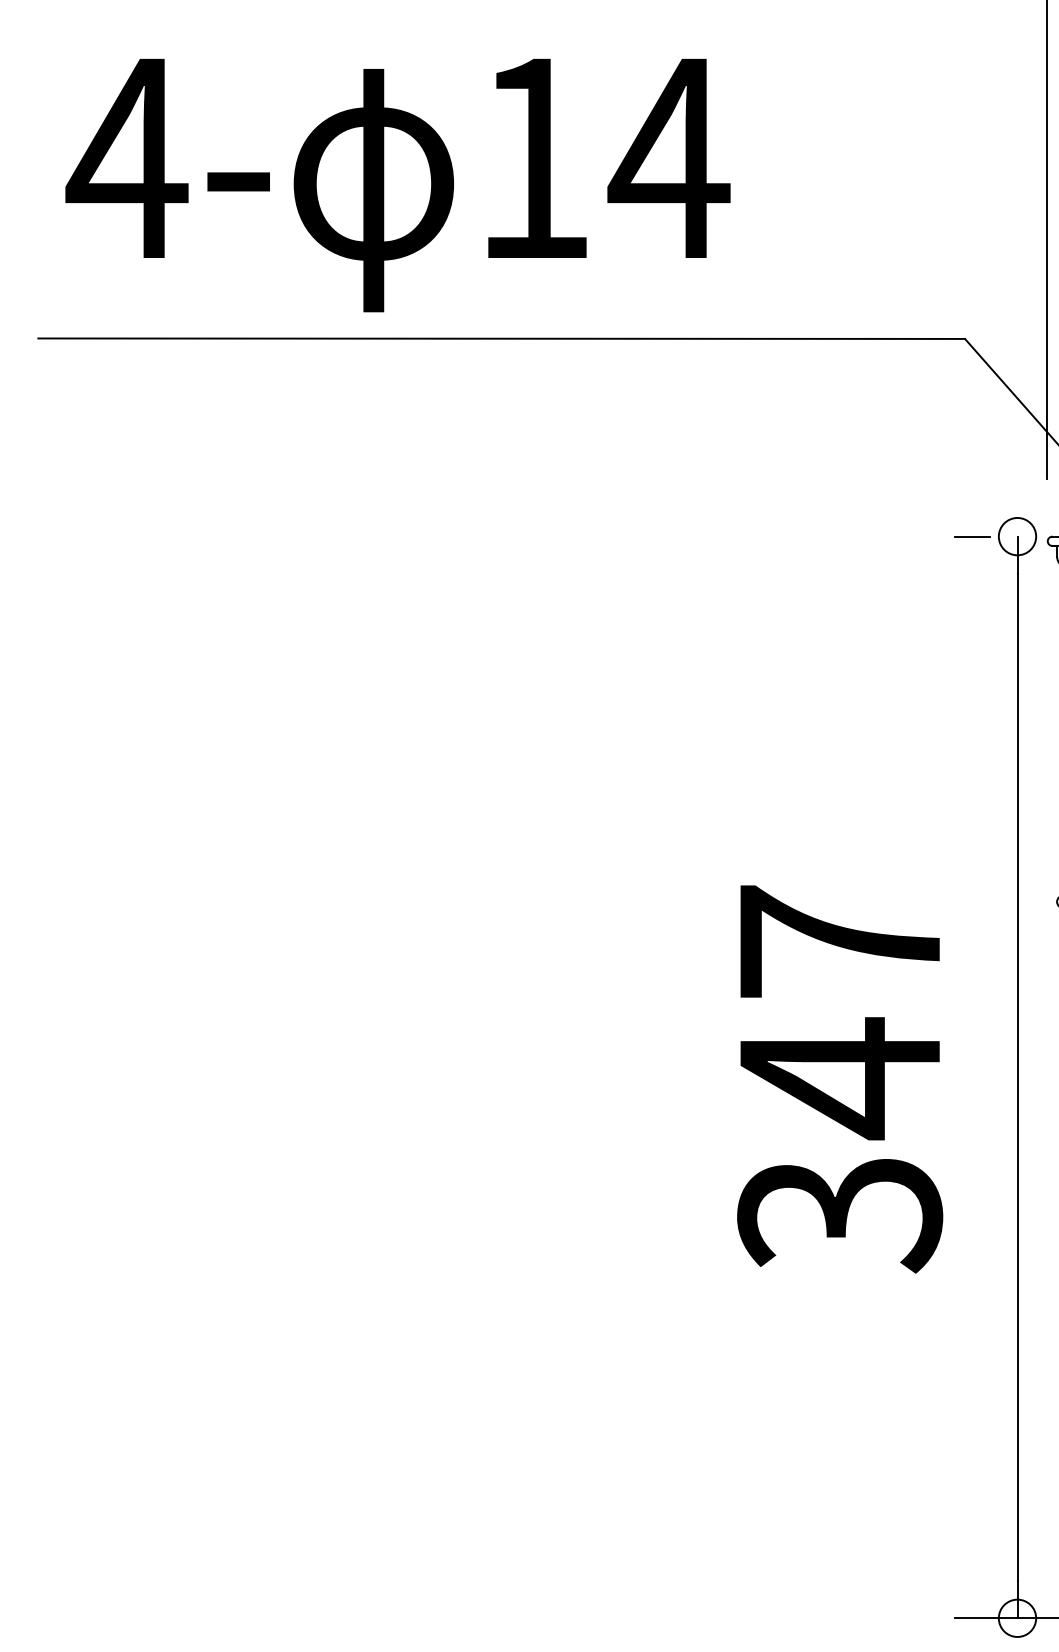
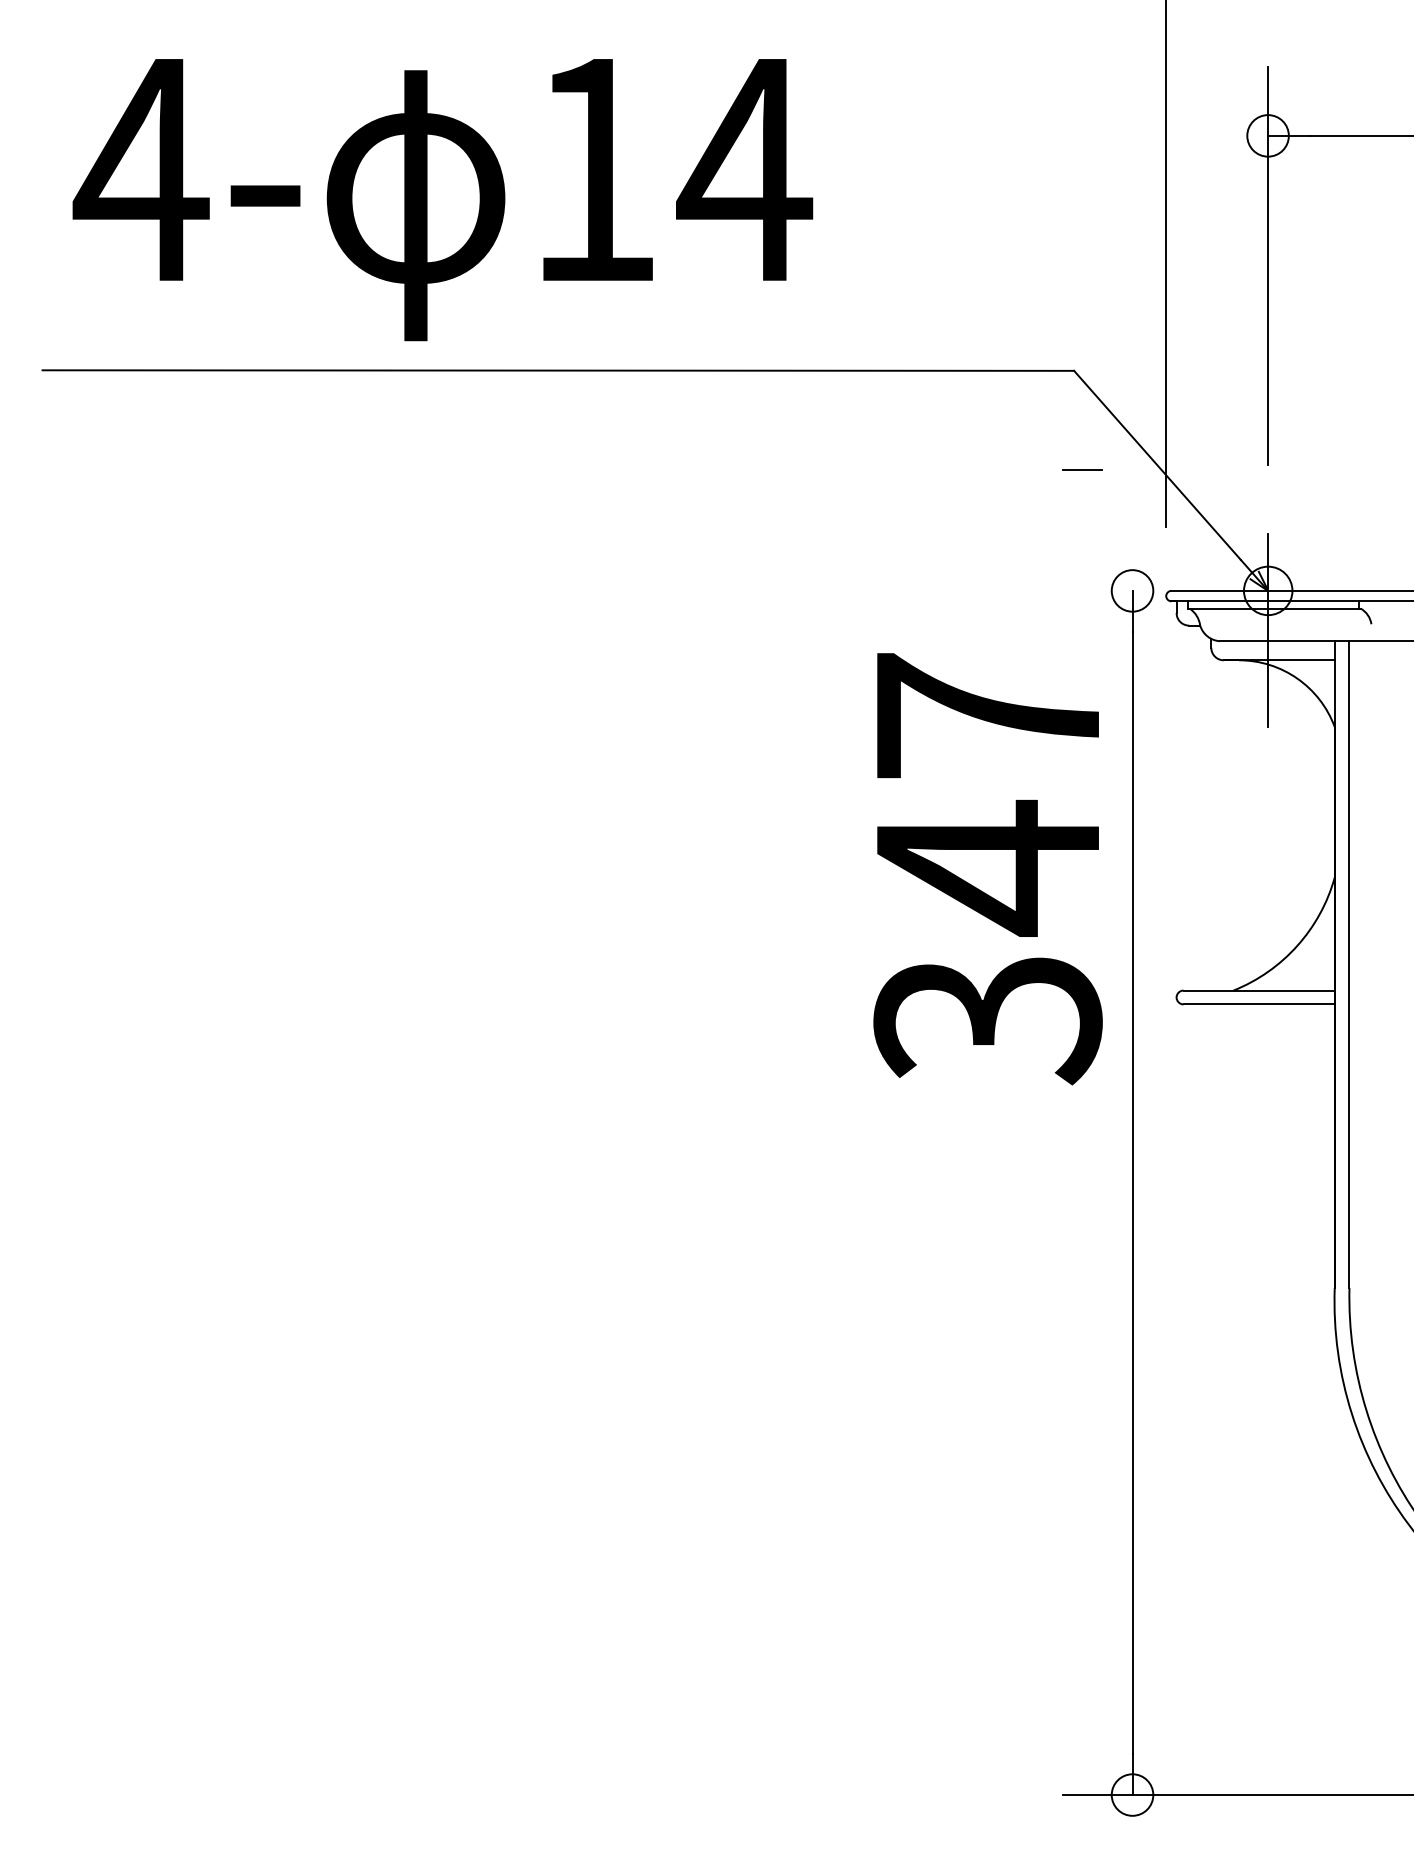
line: (972, 536) -> (1082, 469), moved
text: (839, 1079) -> (987, 869), moved

